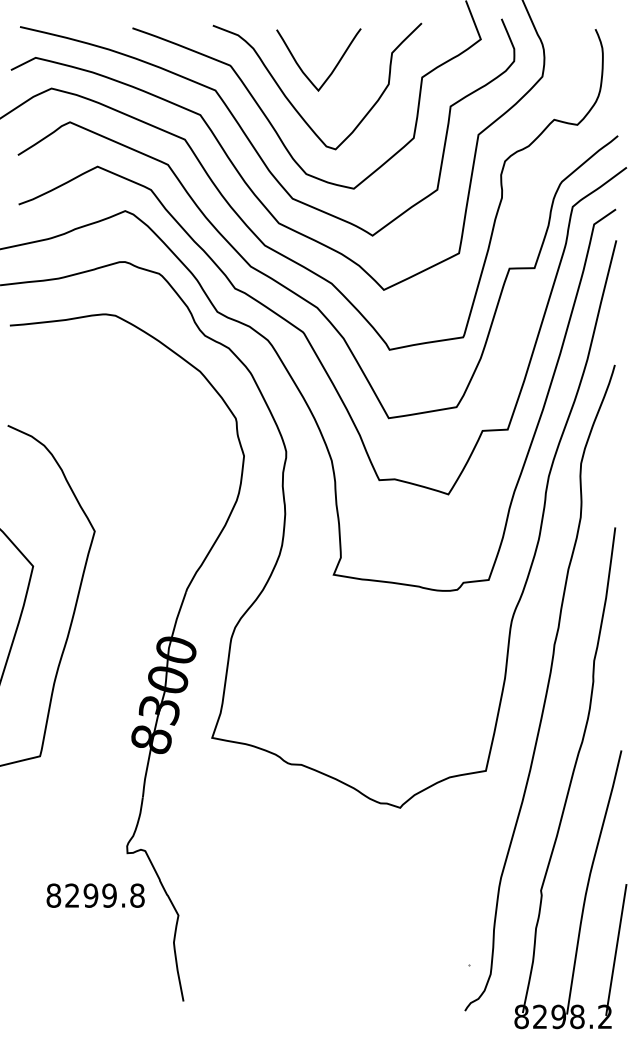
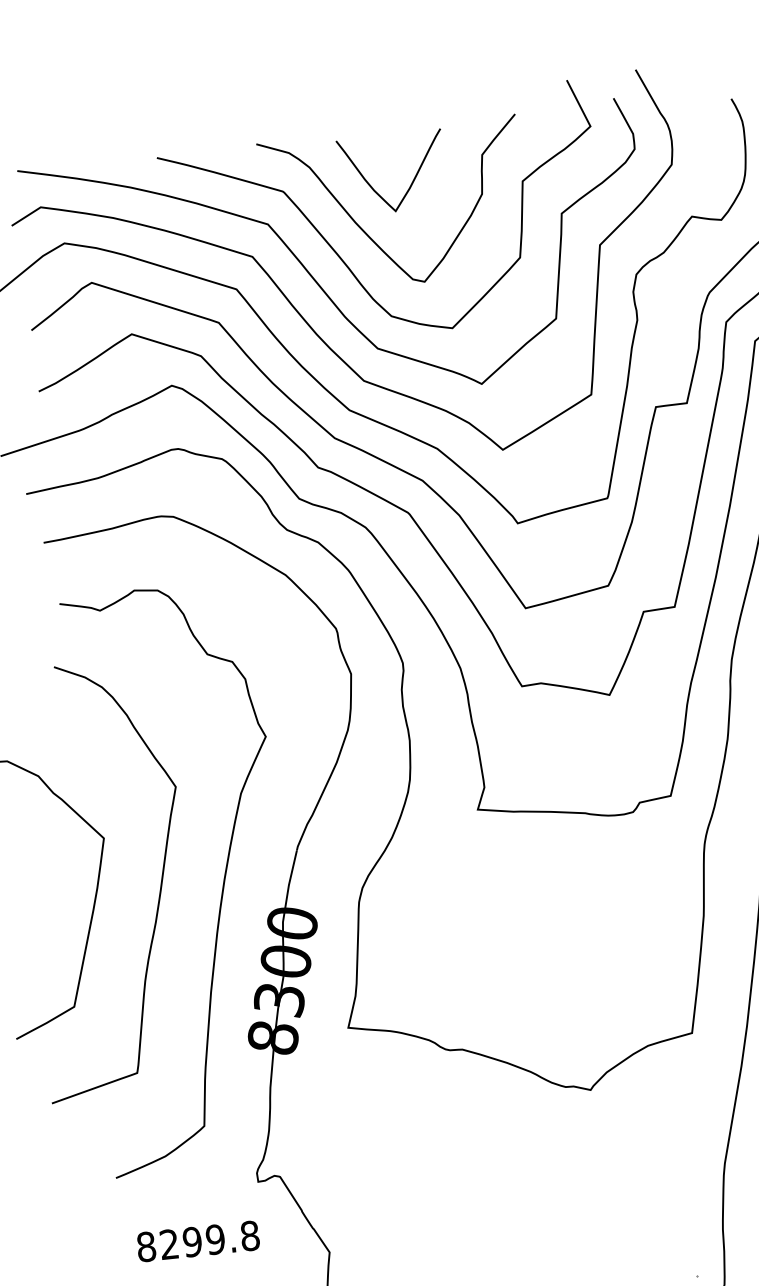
curve: (124, 610) -> (222, 881), added
text: (95, 895) -> (198, 1241), moved

